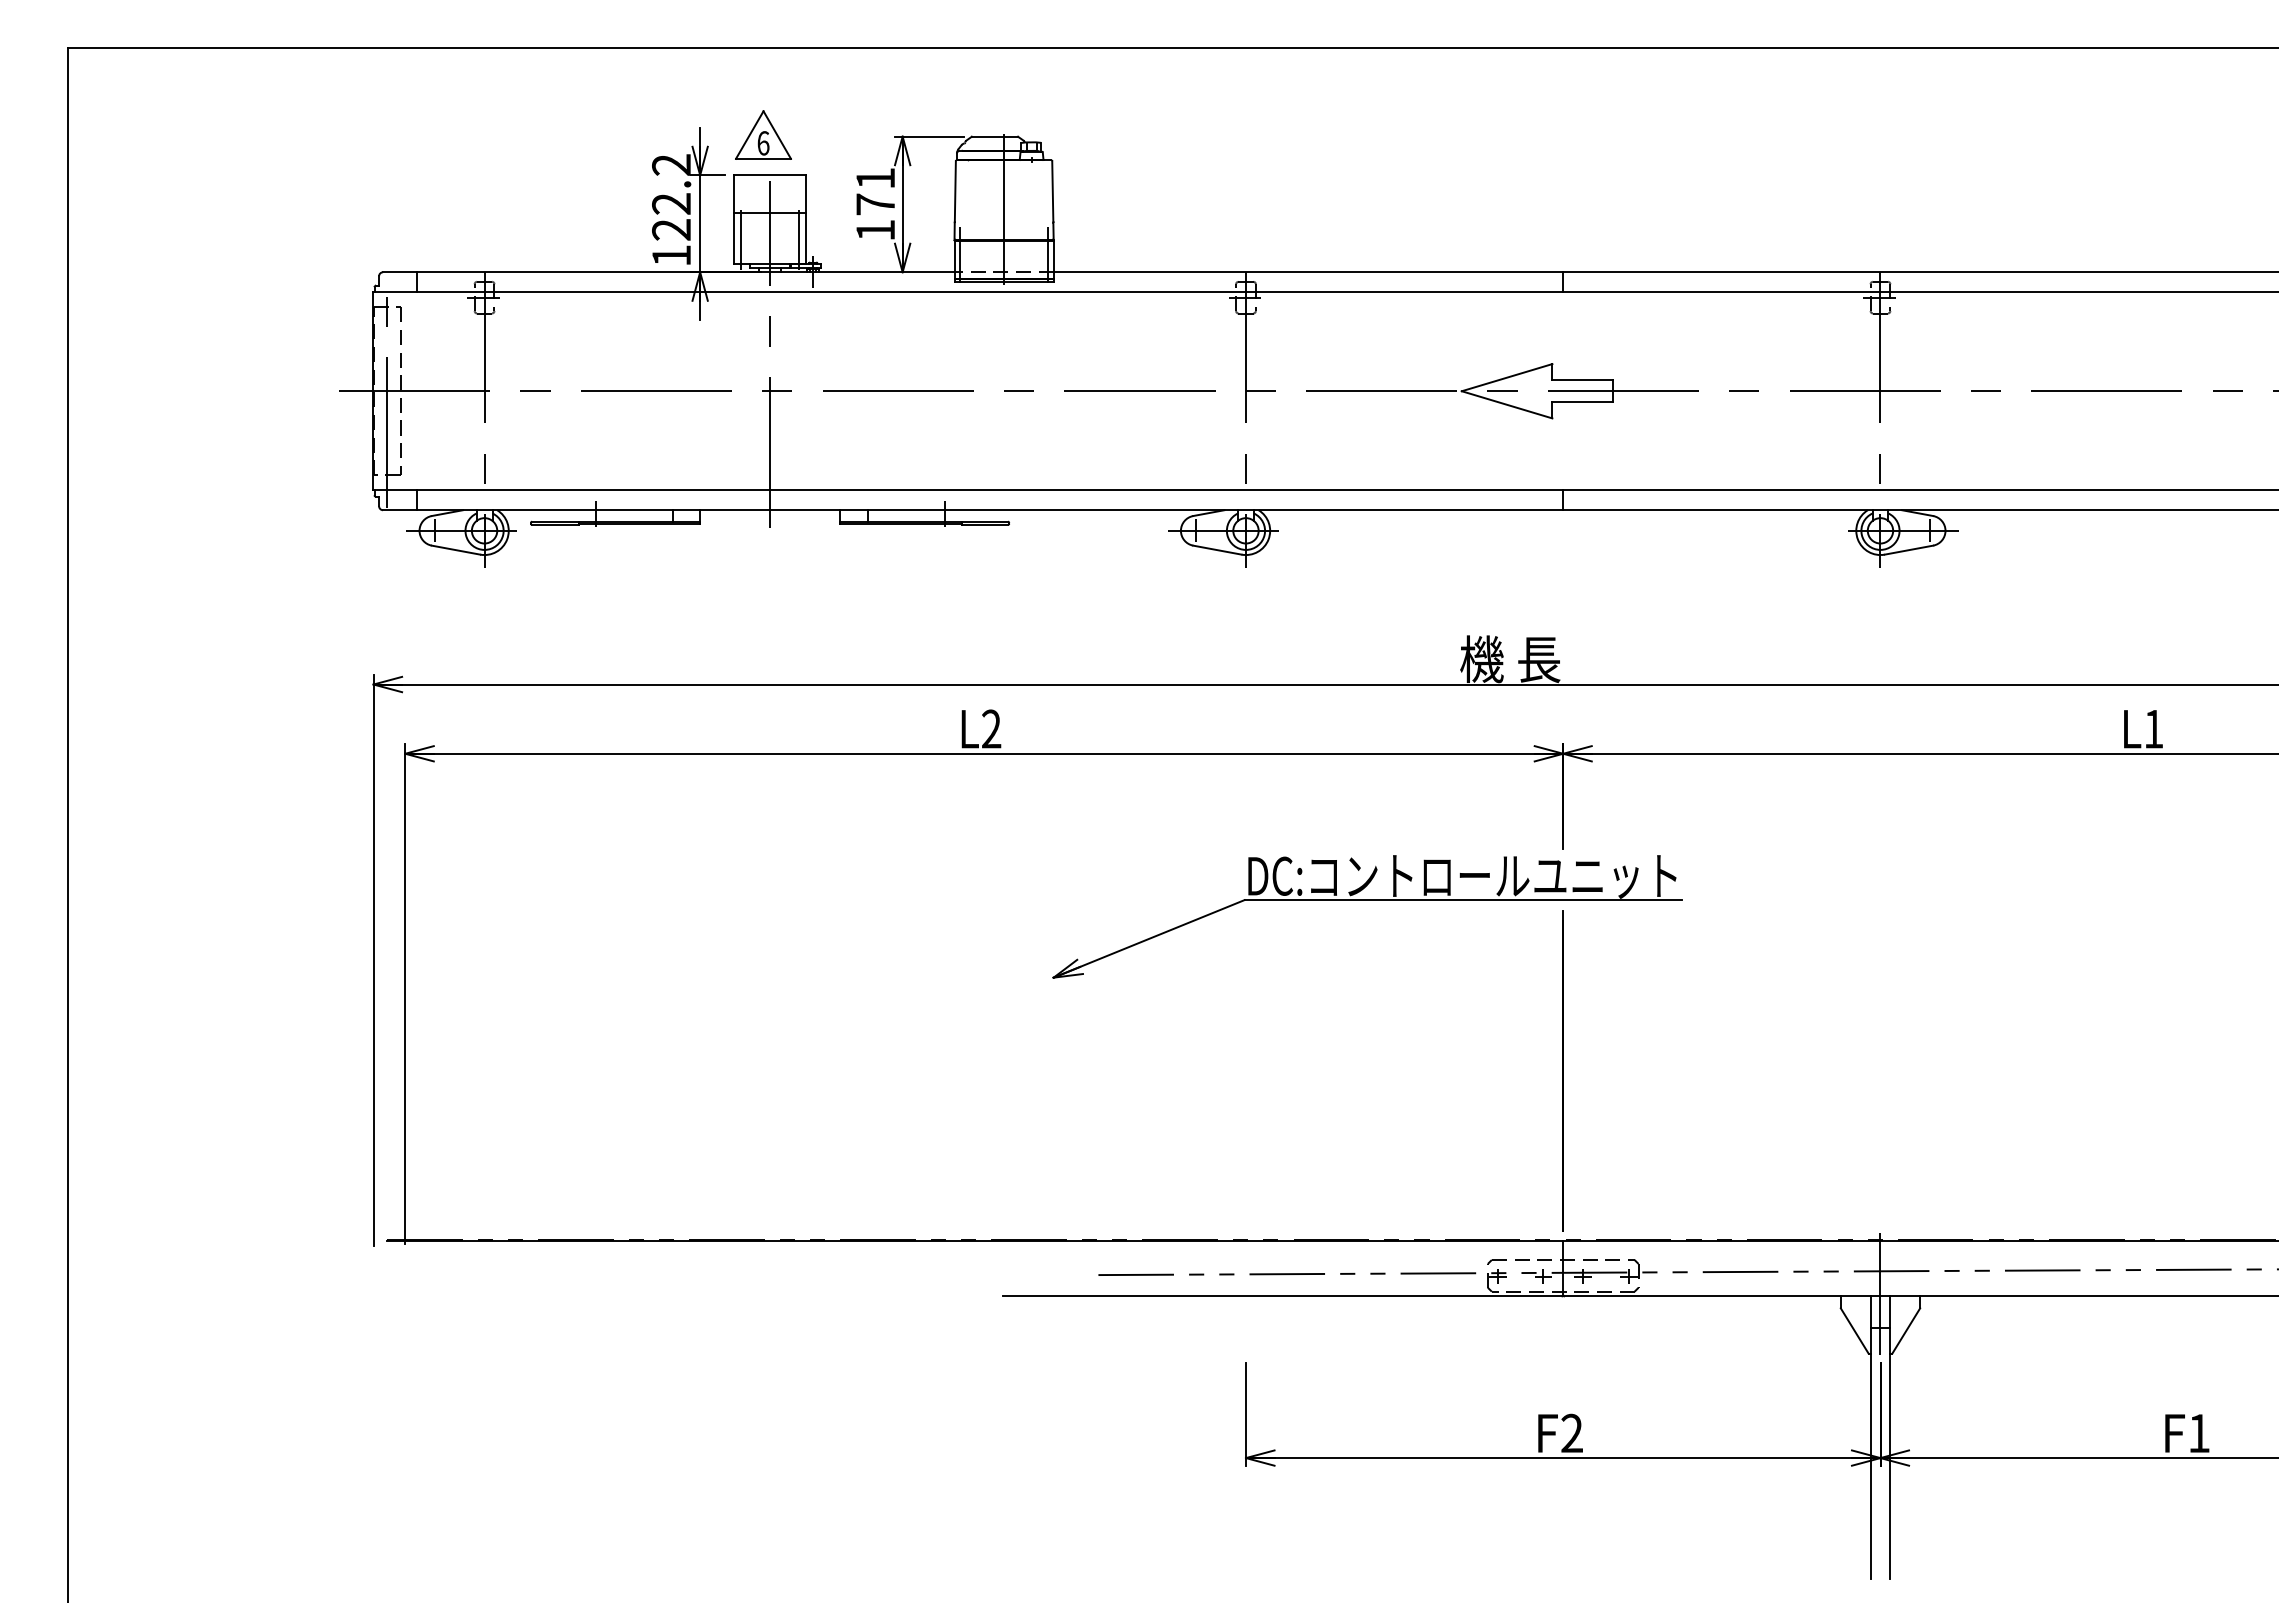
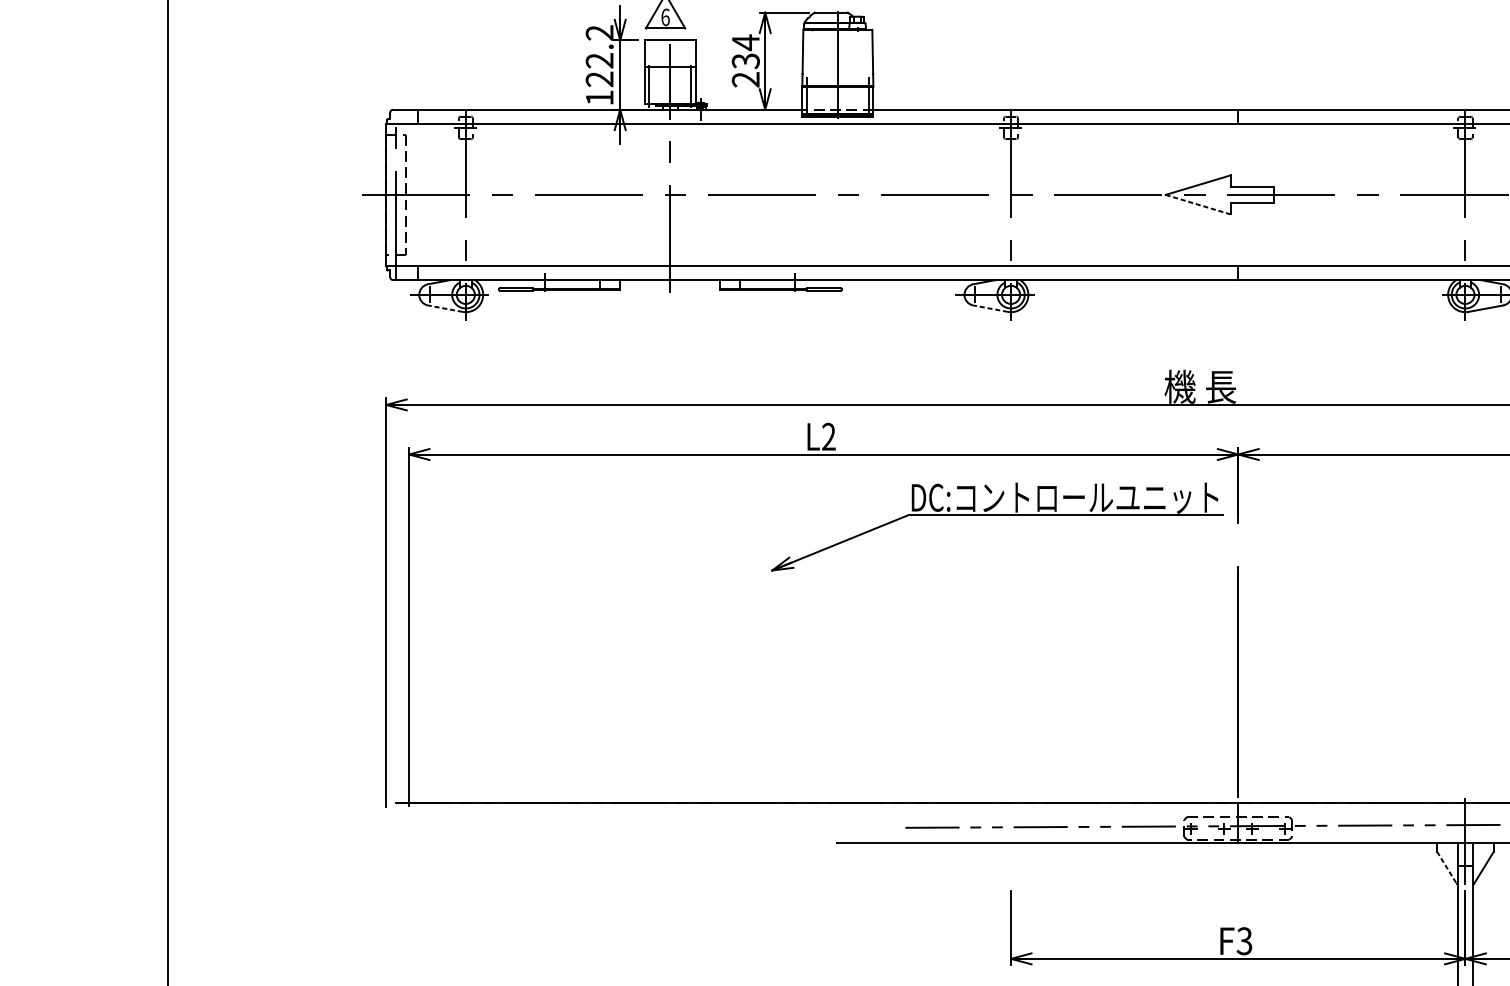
text: (875, 204) -> (745, 61), 171 -> 234
line: (1507, 404) -> (1198, 204), solid -> dashed
line: (456, 550) -> (445, 308), solid -> dashed
line: (1217, 550) -> (990, 308), solid -> dashed
part: (1367, 900) -> (997, 515), moved
line: (1854, 1330) -> (1446, 867), solid -> dashed
text: (1571, 1434) -> (1244, 941), F2 -> F3

